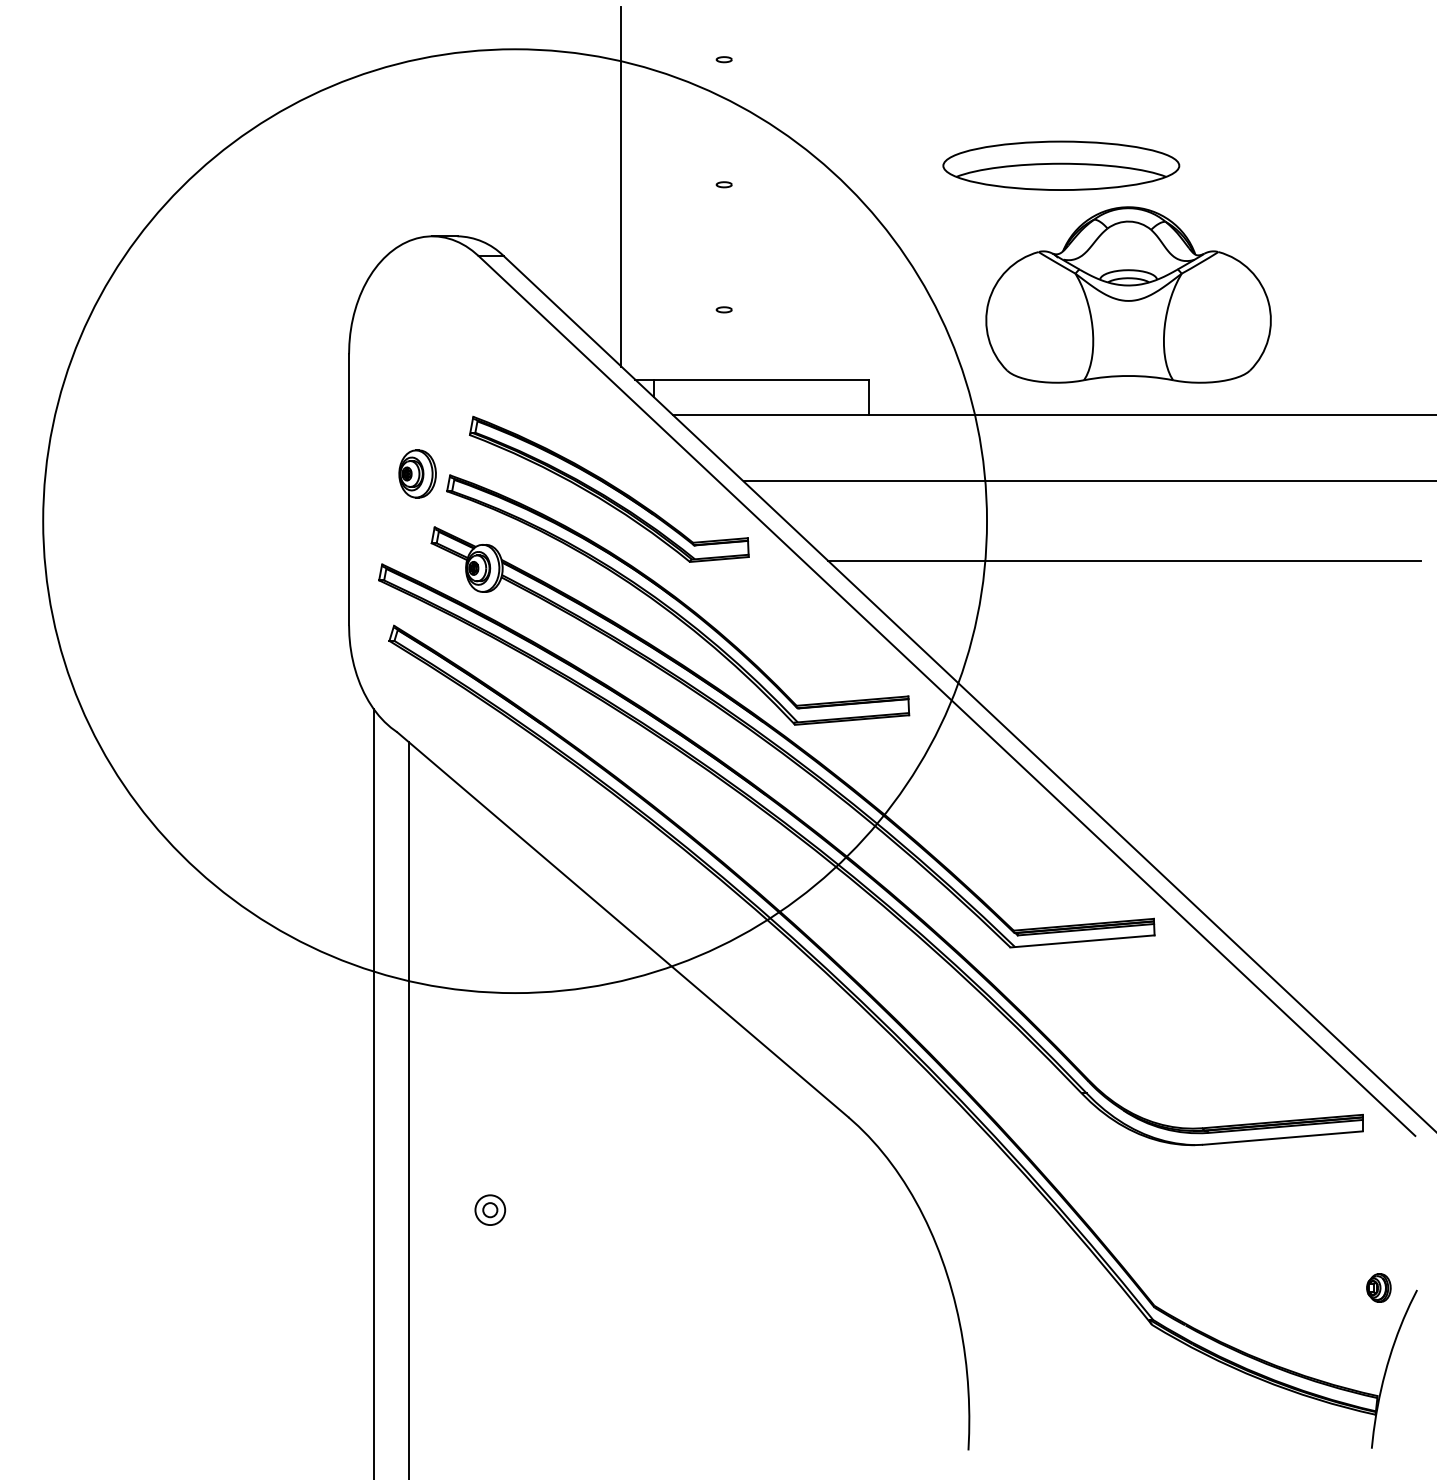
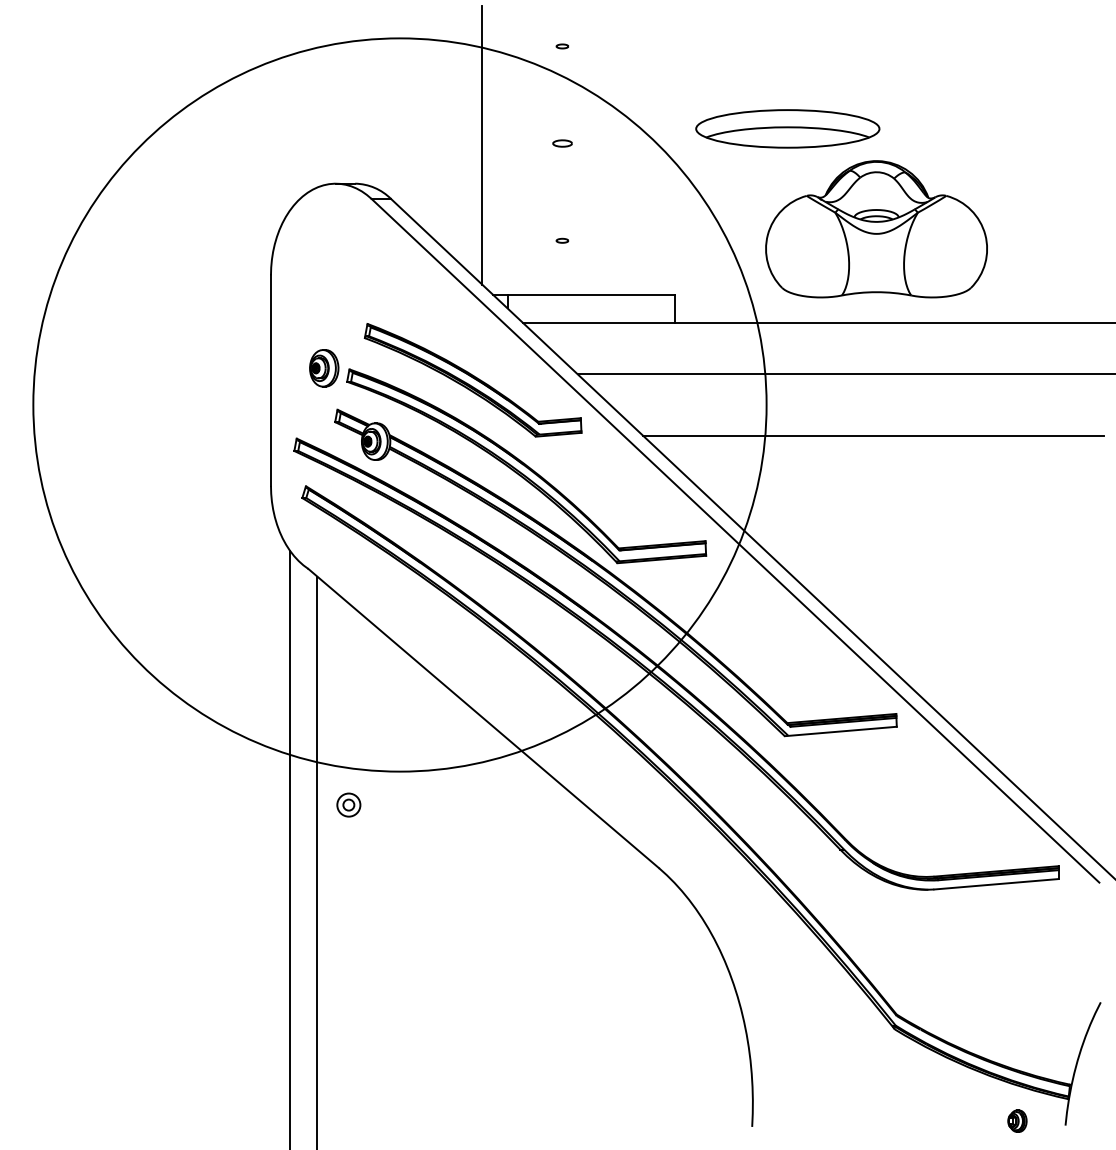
part: (1061, 165) -> (787, 128), moved
part: (723, 184) -> (561, 143), size x1.6
part: (490, 1209) -> (349, 804), moved
part: (1378, 1287) -> (1017, 1120), moved

